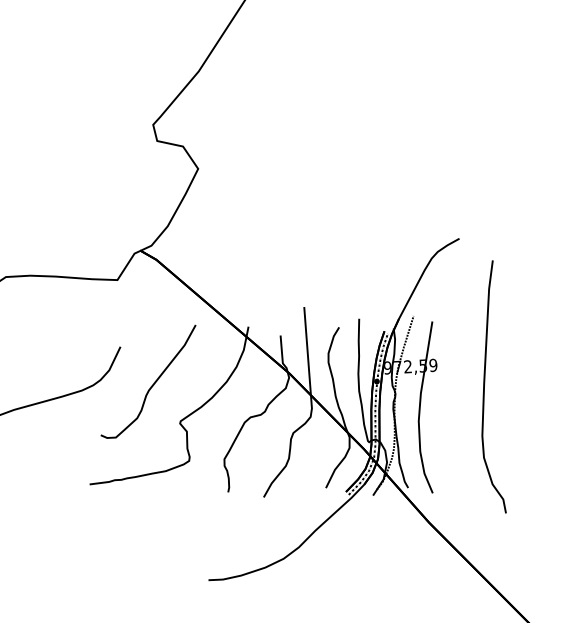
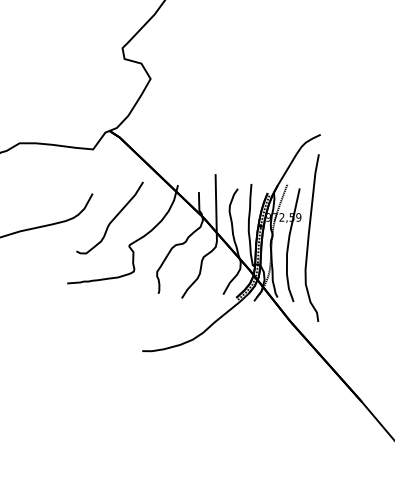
curve: (485, 386) -> (309, 237), moved

